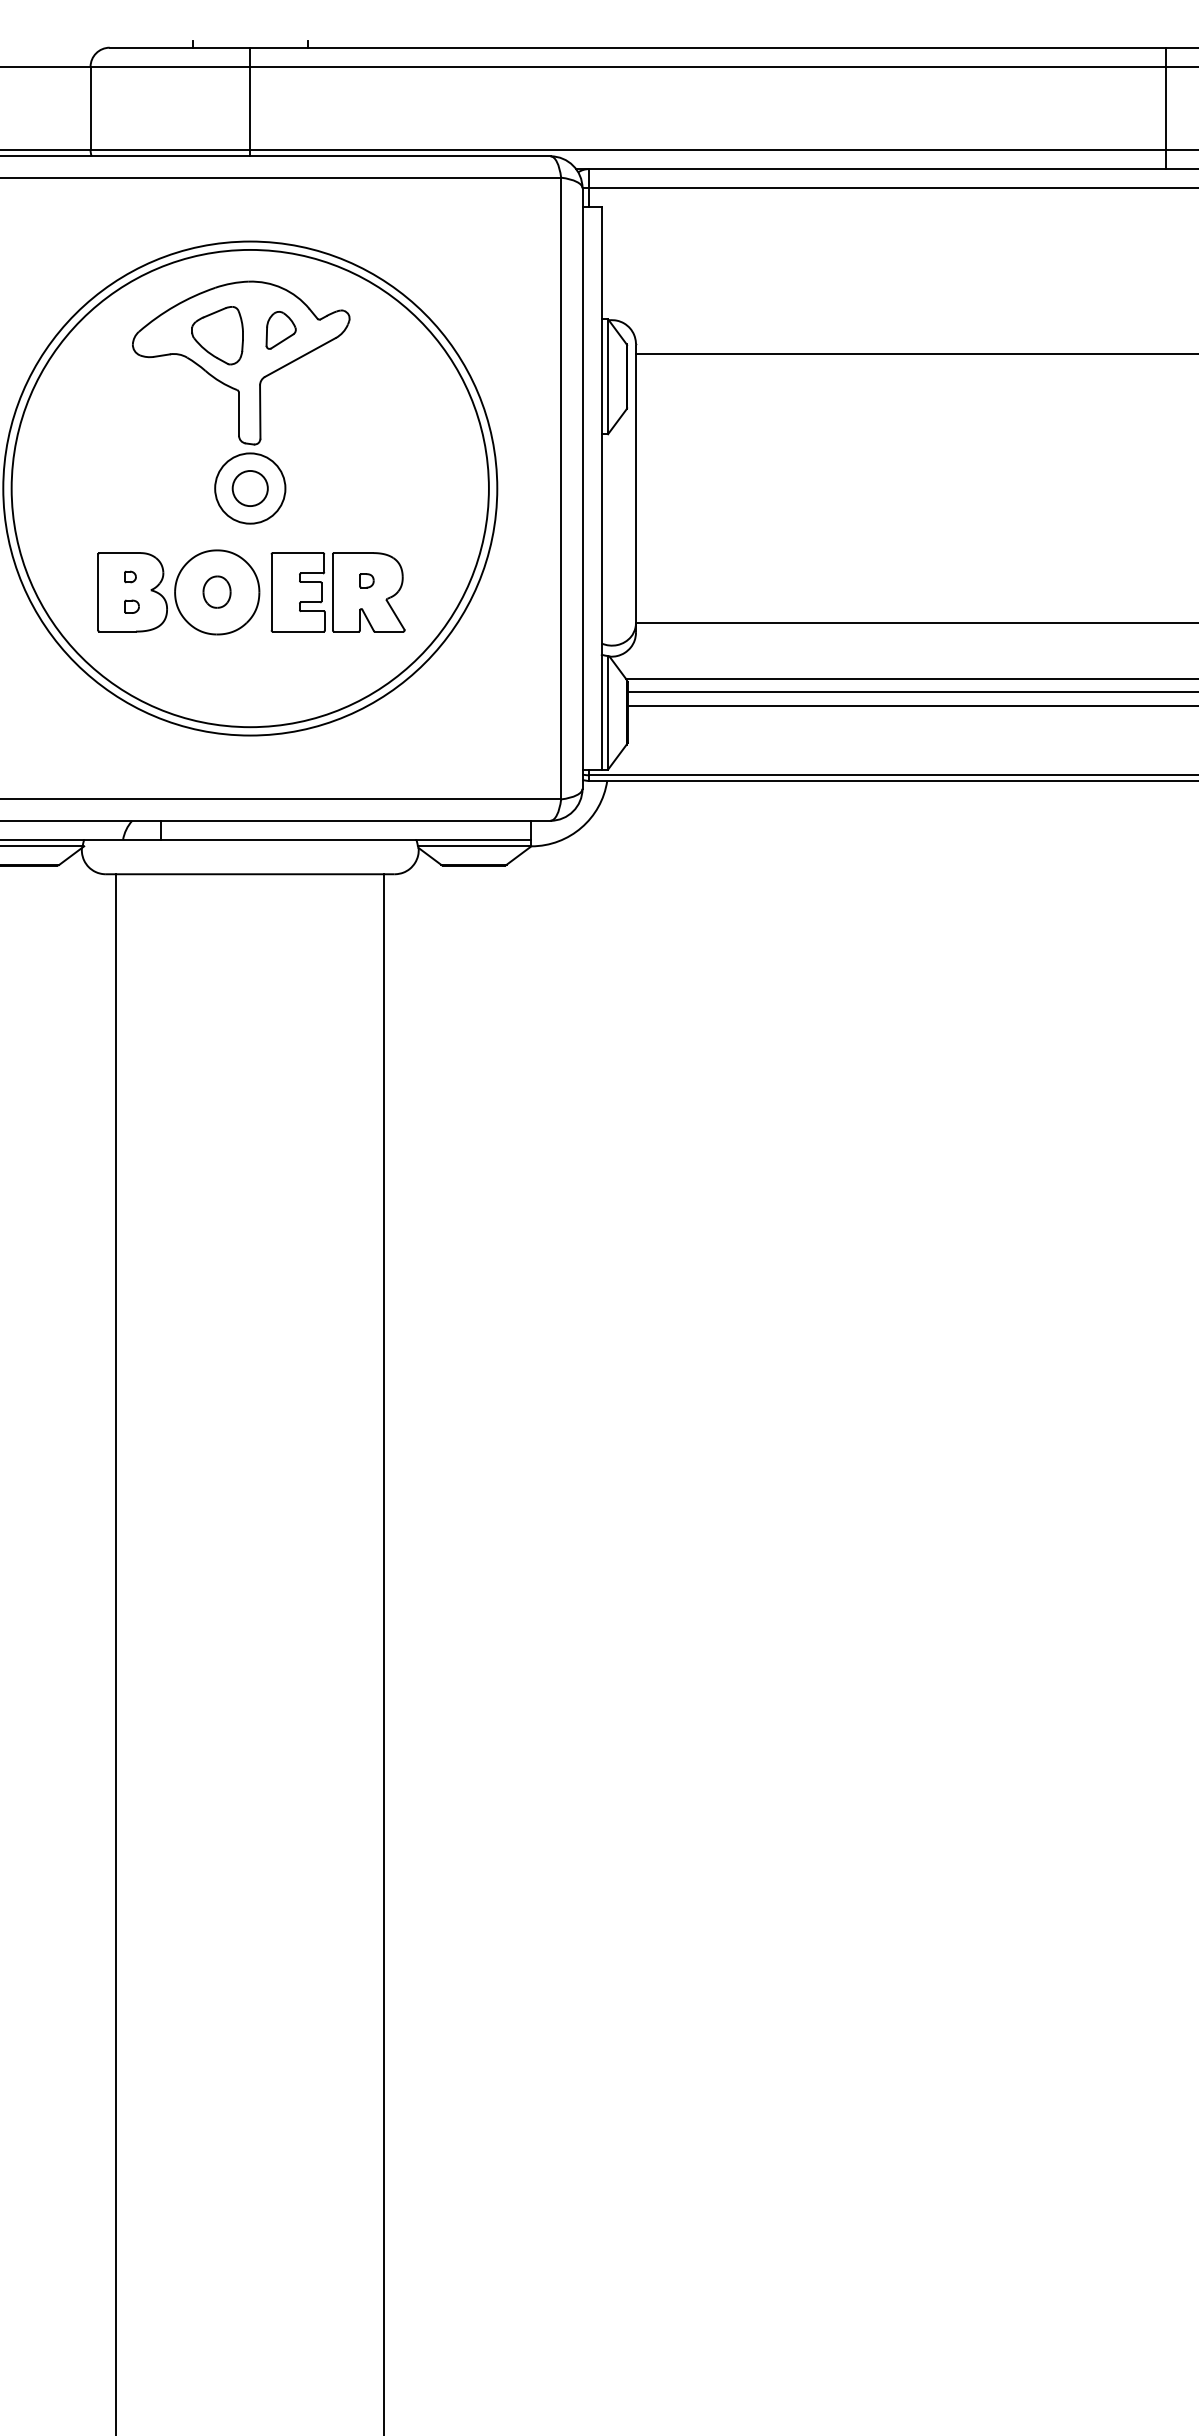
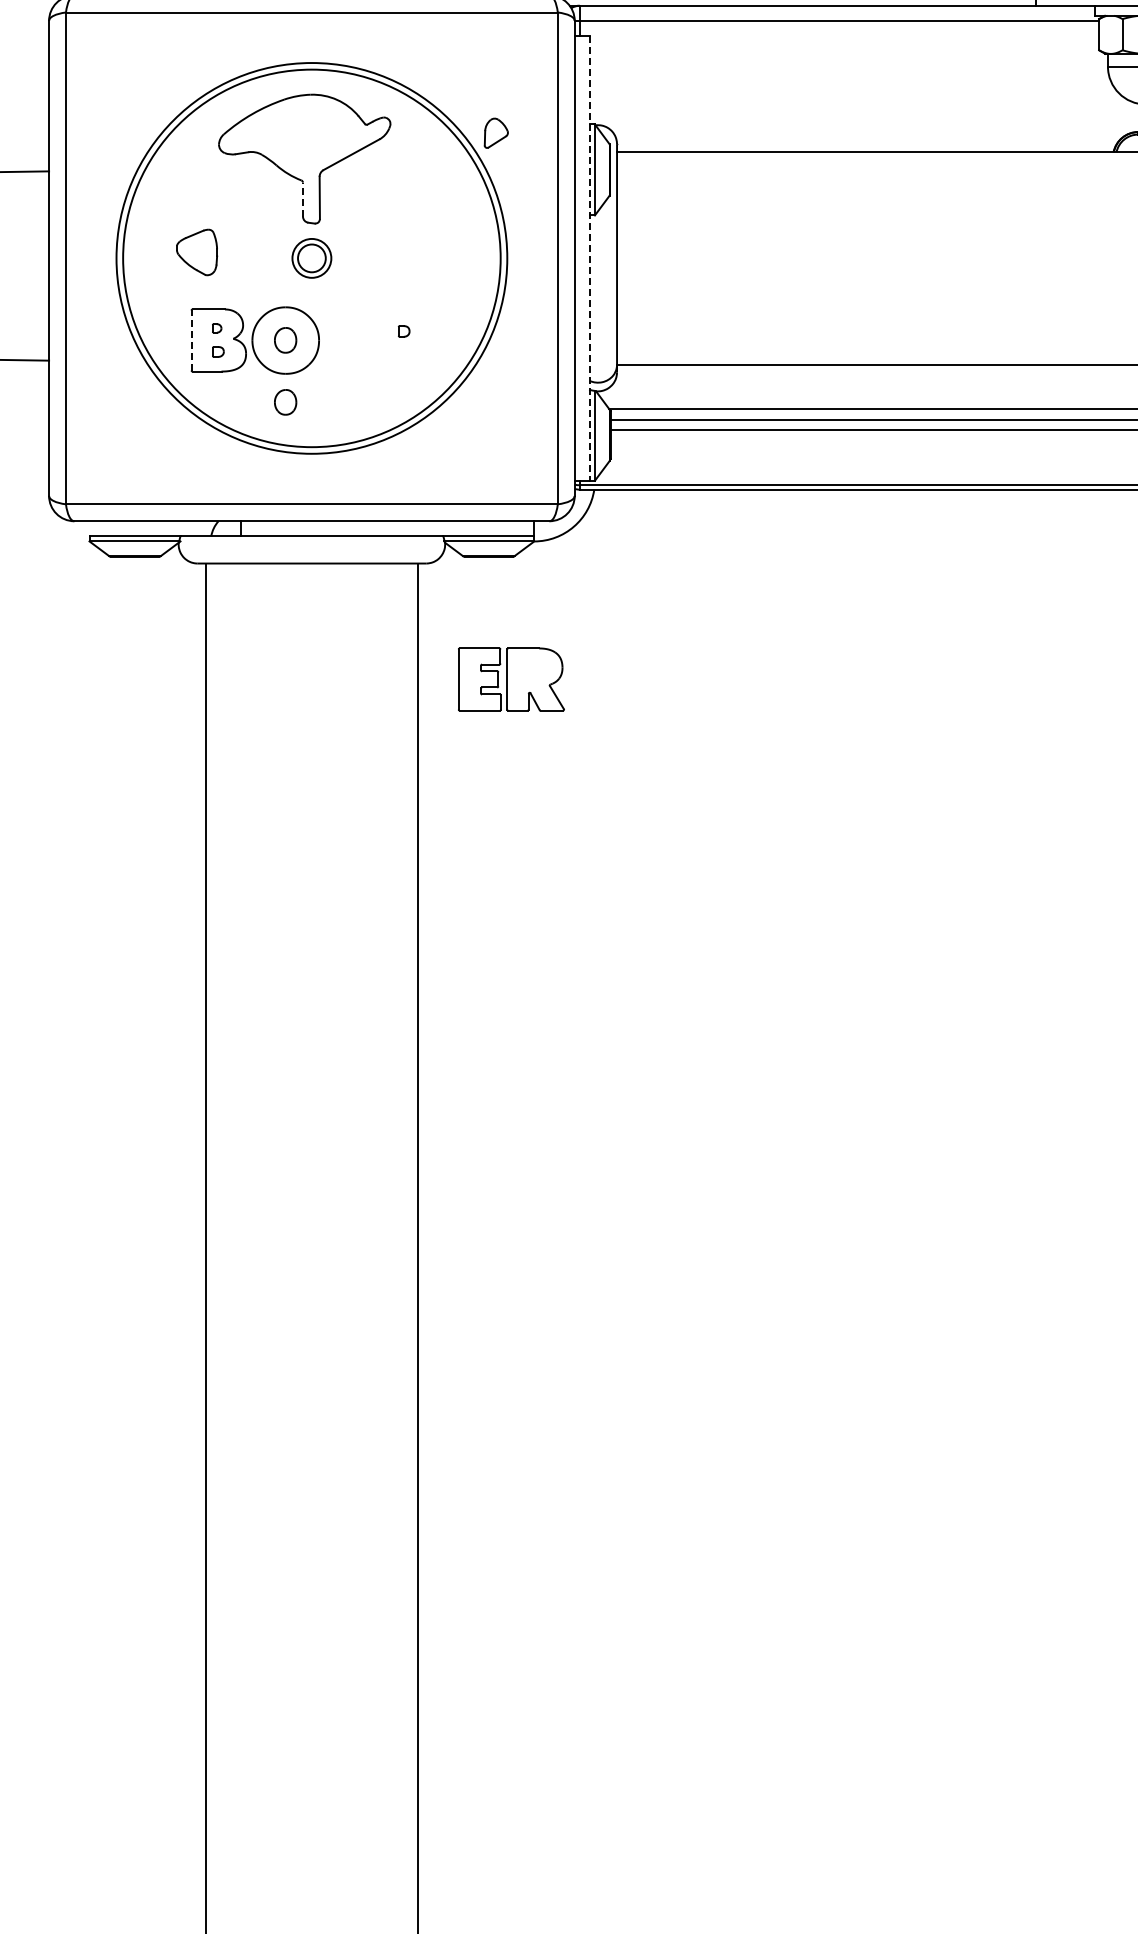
part: (280, 329) -> (495, 132), moved
part: (218, 335) -> (197, 252), moved
line: (238, 414) -> (302, 199), solid -> dashed
circle: (249, 488) -> (311, 258), size x0.7
line: (601, 488) -> (589, 258), solid -> dashed
line: (98, 592) -> (191, 340), solid -> dashed
part: (338, 592) -> (511, 679), moved
part: (216, 670) -> (285, 402), added

